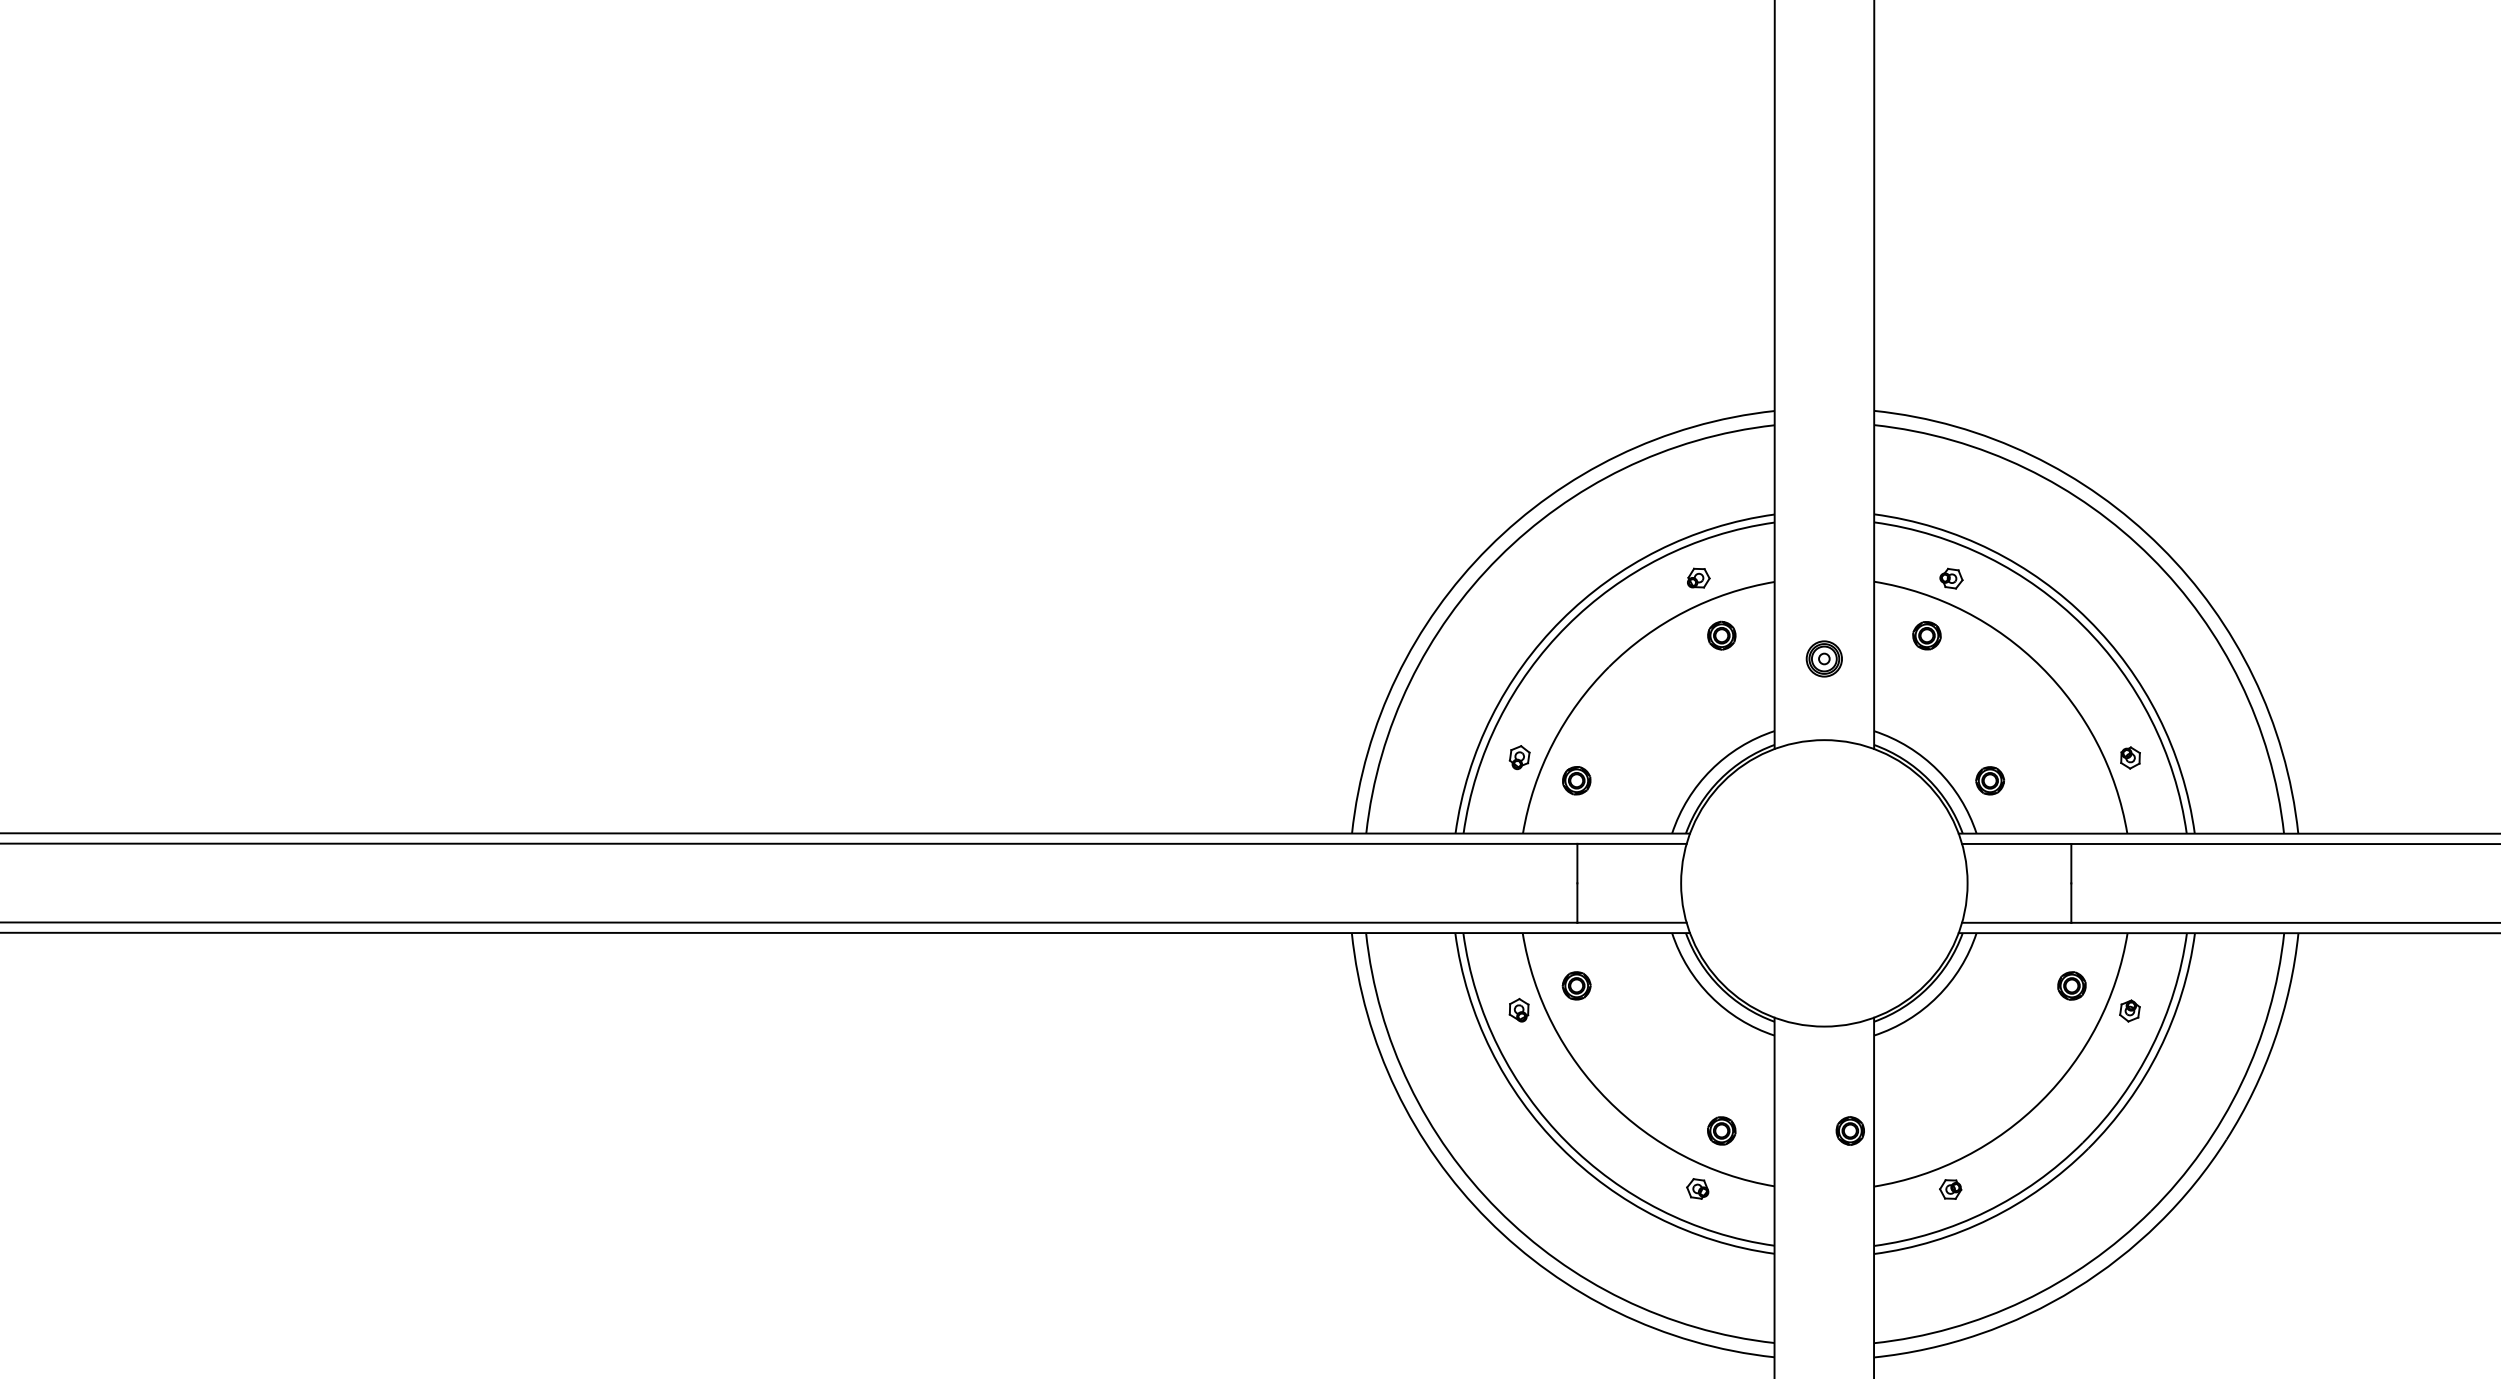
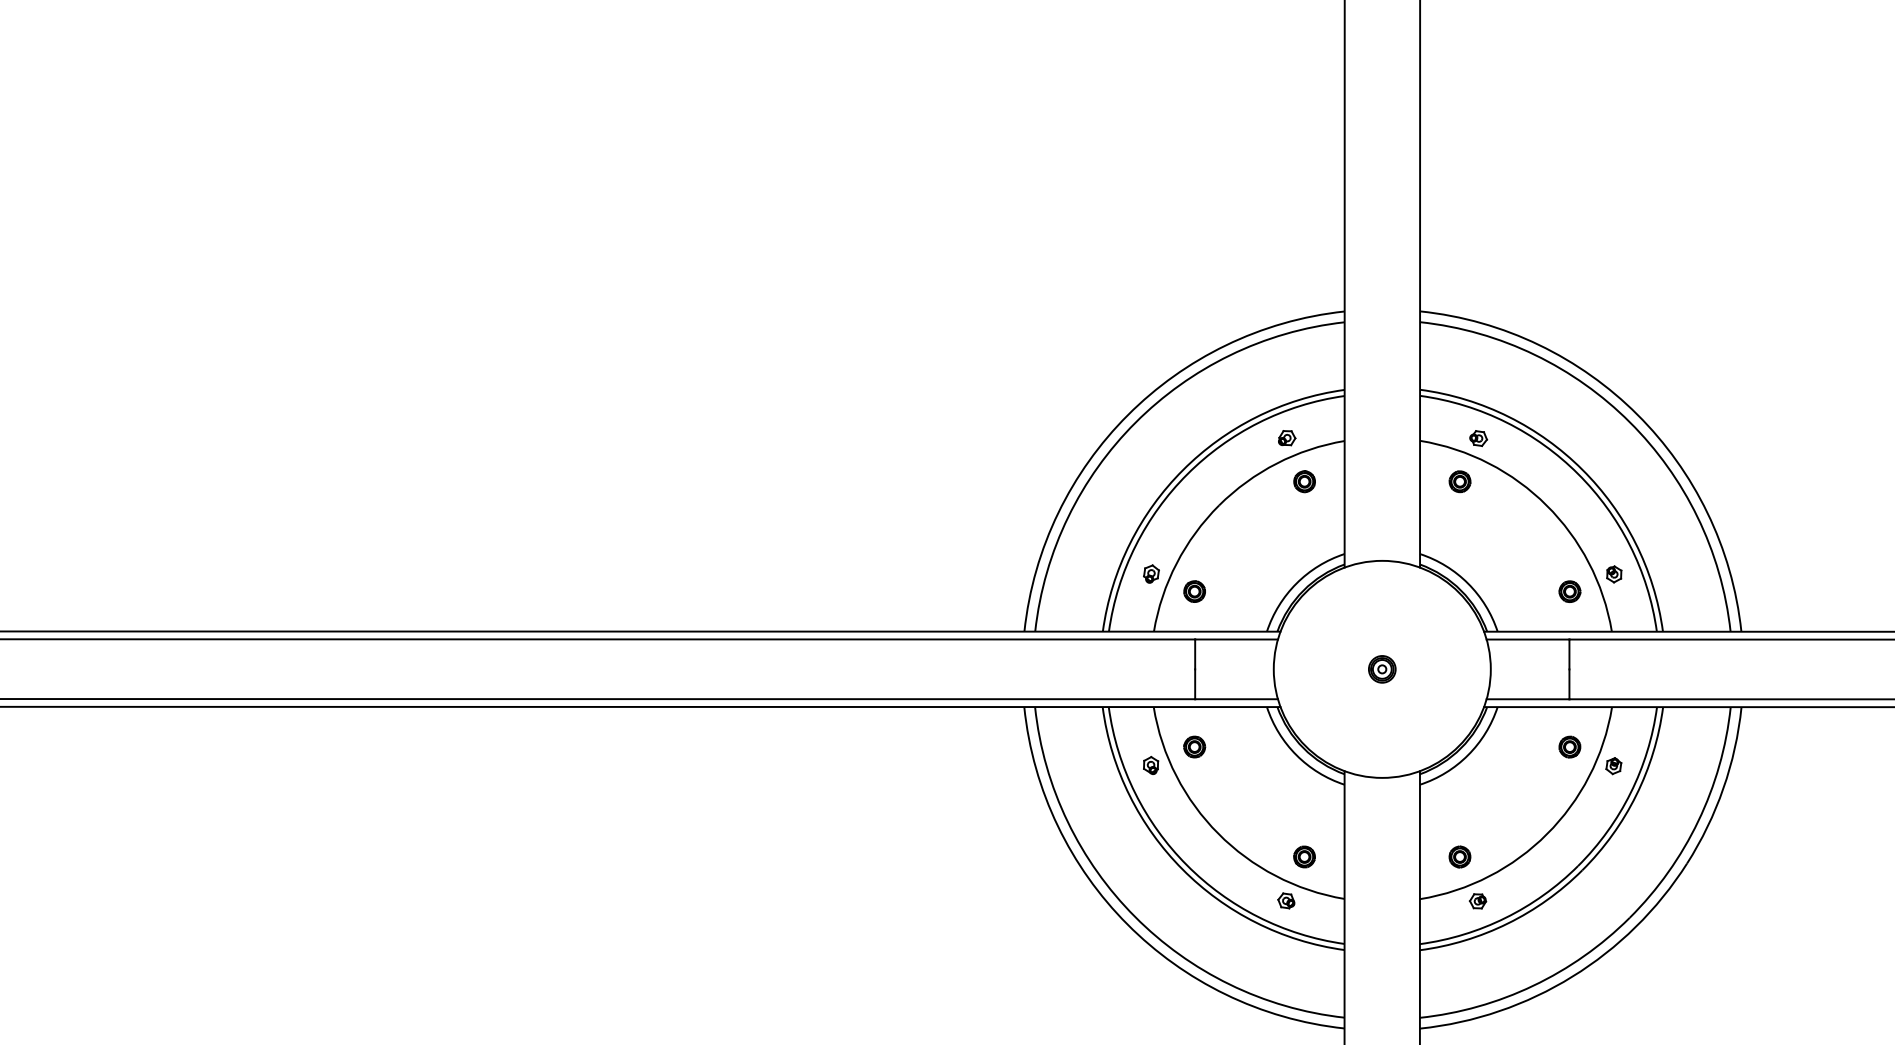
part: (1824, 659) -> (1382, 669), moved
part: (1989, 780) -> (1569, 591), moved
part: (1849, 1130) -> (1459, 856), moved

